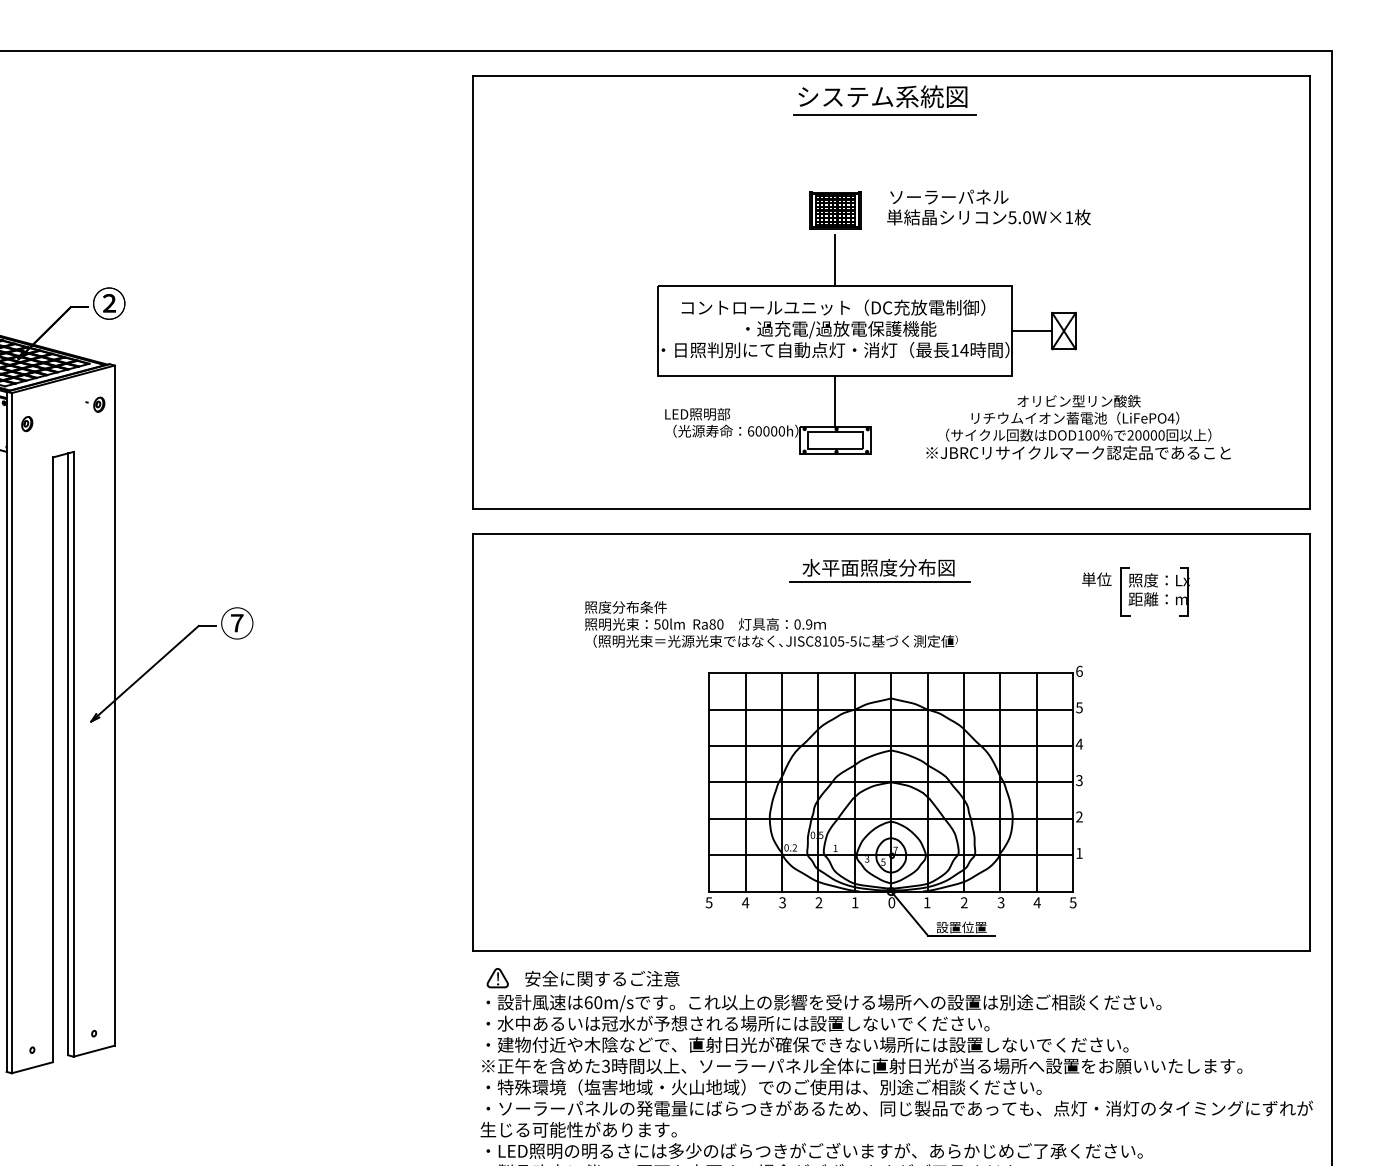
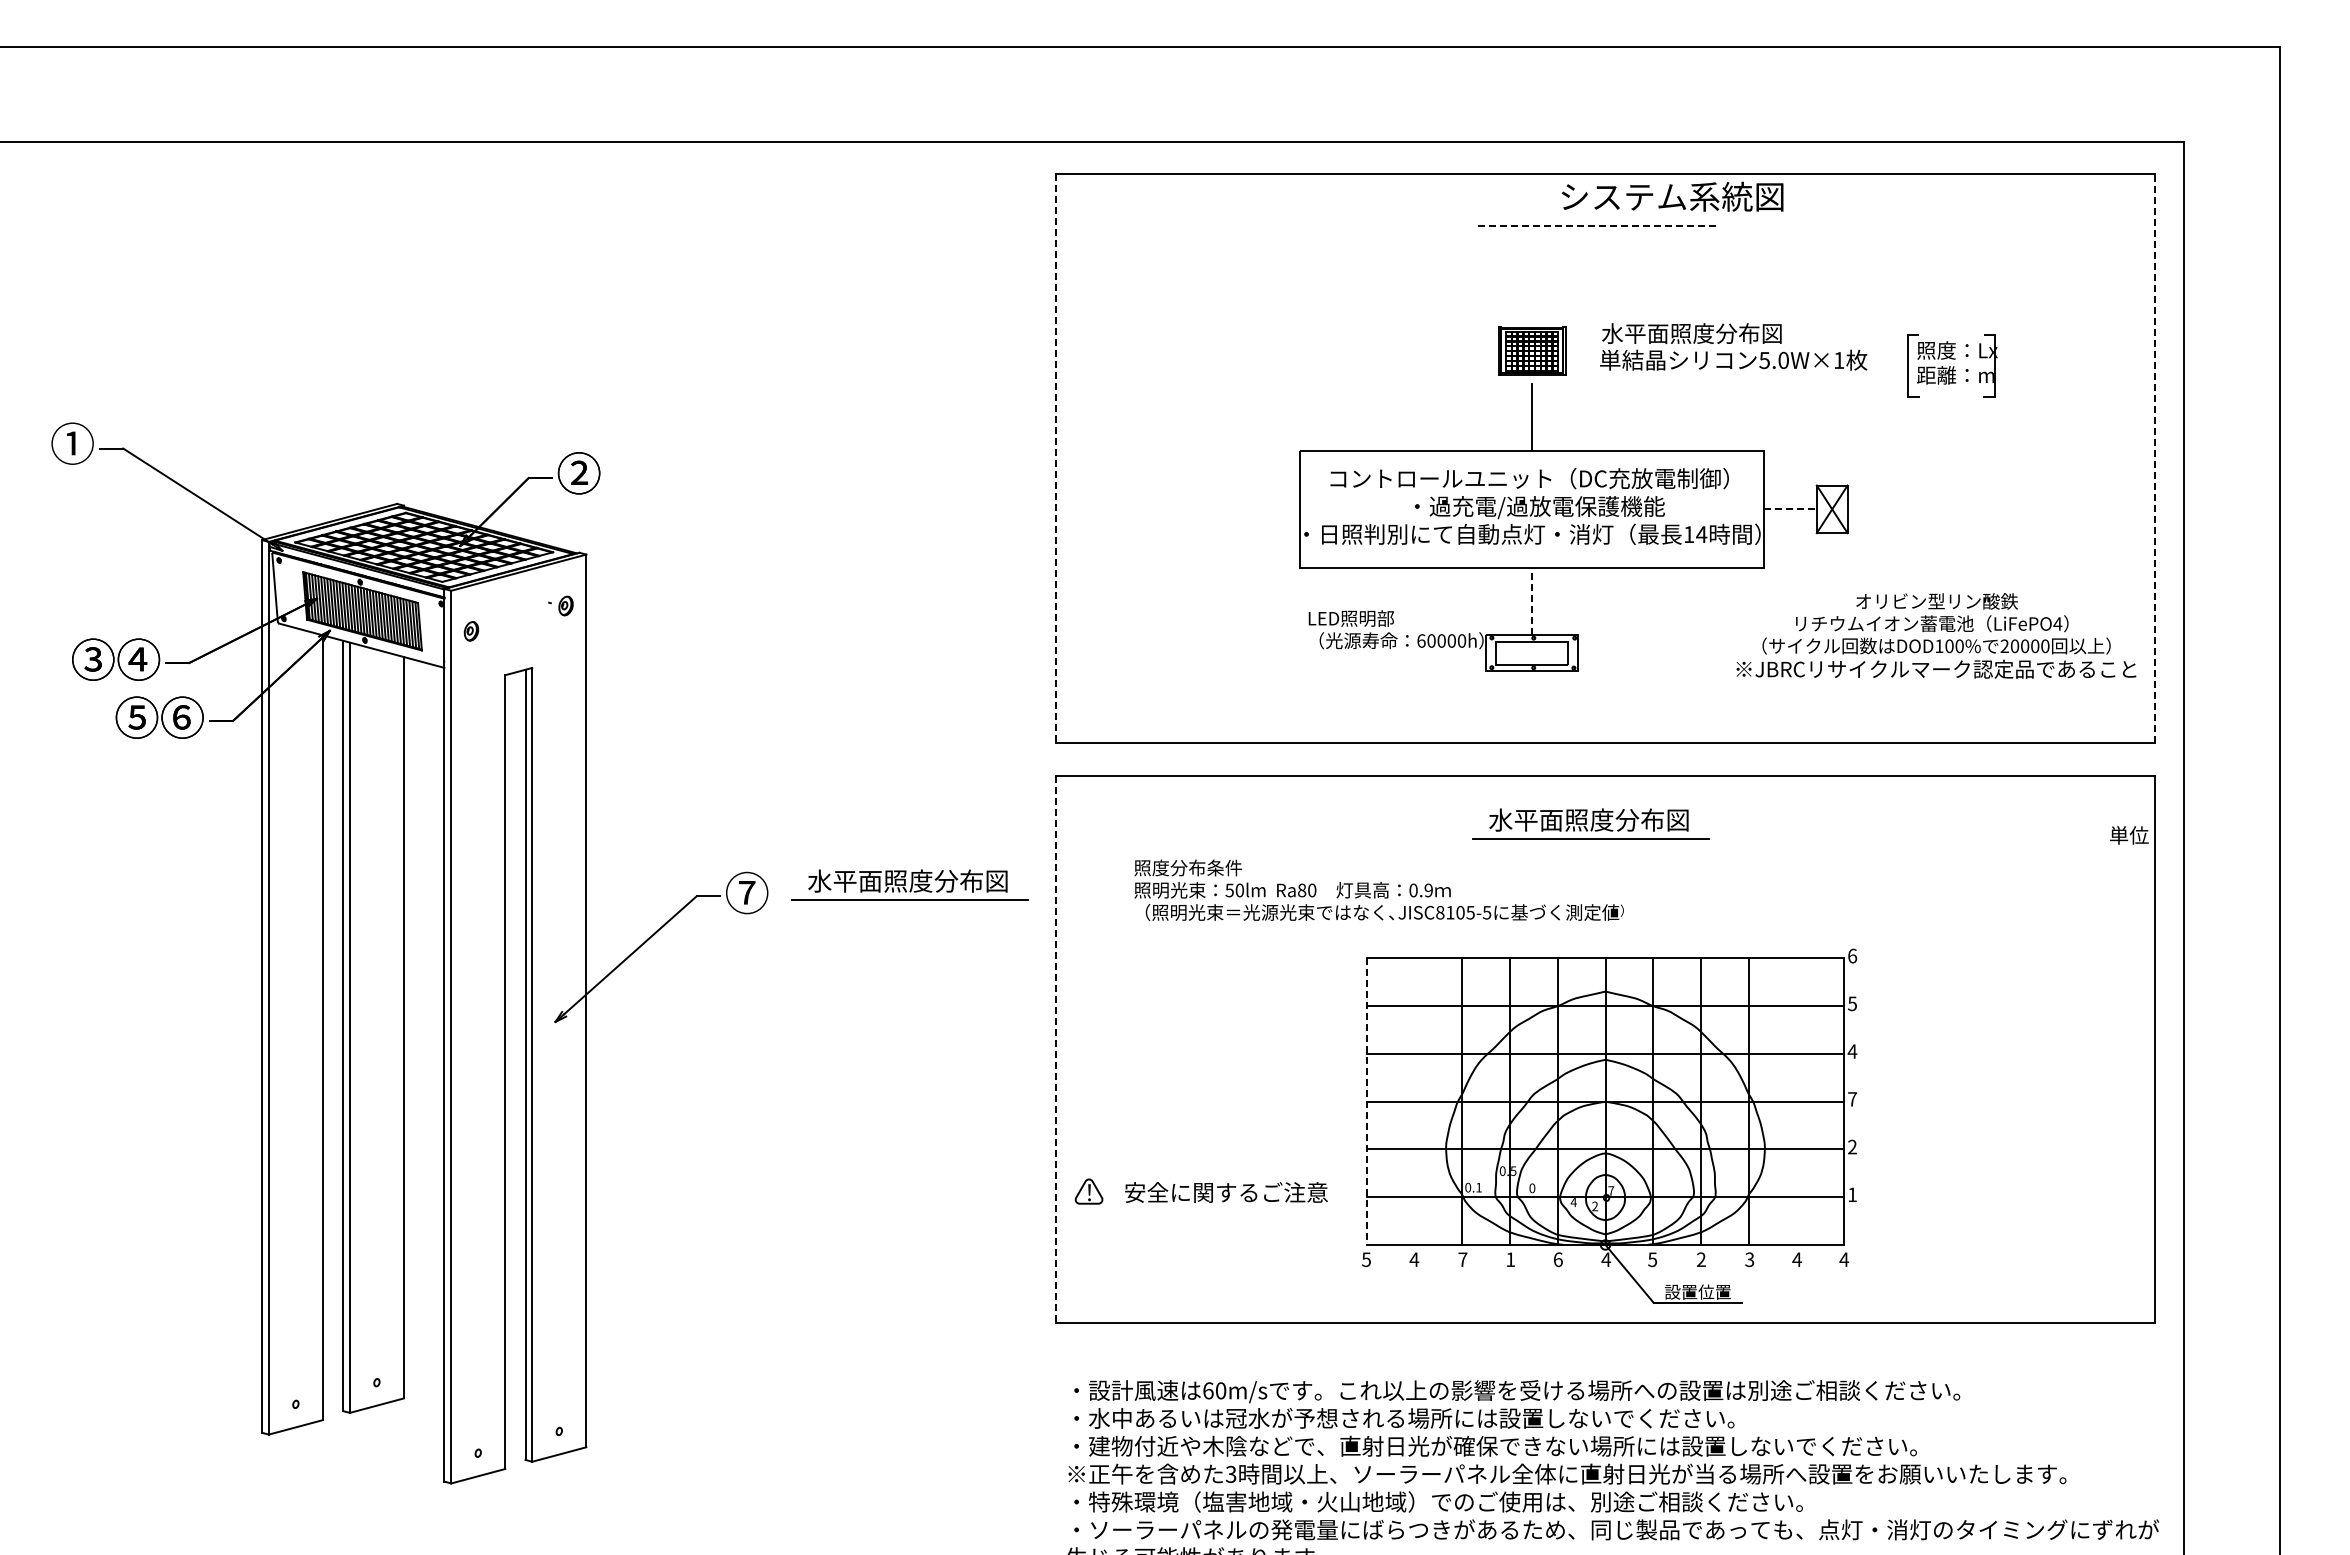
text: (882, 96) -> (1672, 196), moved
line: (885, 115) -> (1597, 226), solid -> dashed
text: (956, 197) -> (1691, 333), ソーラーパネル -> 水平面照度分布図
line: (472, 292) -> (1056, 458), solid -> dashed
line: (1309, 292) -> (2154, 458), solid -> dashed
line: (1032, 331) -> (1791, 509), solid -> dashed
line: (835, 400) -> (1532, 600), solid -> dashed
text: (1078, 427) -> (1936, 635), moved
text: (1096, 579) -> (2129, 835), moved
part: (1155, 591) -> (1952, 365), moved
part: (360, 616) -> (909, 884), added
text: (770, 623) -> (1378, 889), moved
line: (472, 742) -> (1056, 1049), solid -> dashed
text: (1079, 780) -> (1852, 1099), 3 -> 7
line: (745, 782) -> (1414, 1101), removed
line: (1036, 782) -> (1796, 1101), removed
line: (709, 783) -> (1366, 1102), solid -> dashed
text: (794, 847) -> (1478, 1187), 0.2 -> 0.1
text: (835, 848) -> (1532, 1188), 1 -> 0
text: (866, 859) -> (1573, 1202), 3 -> 4
text: (883, 862) -> (1595, 1206), 5 -> 2
text: (782, 902) -> (1462, 1259), 3 -> 7
text: (818, 902) -> (1510, 1259), 2 -> 1
text: (855, 902) -> (1558, 1259), 1 -> 6
text: (891, 902) -> (1606, 1259), 0 -> 4
text: (927, 902) -> (1652, 1259), 1 -> 5
text: (1073, 902) -> (1844, 1259), 5 -> 4
part: (582, 978) -> (1200, 1191), moved

